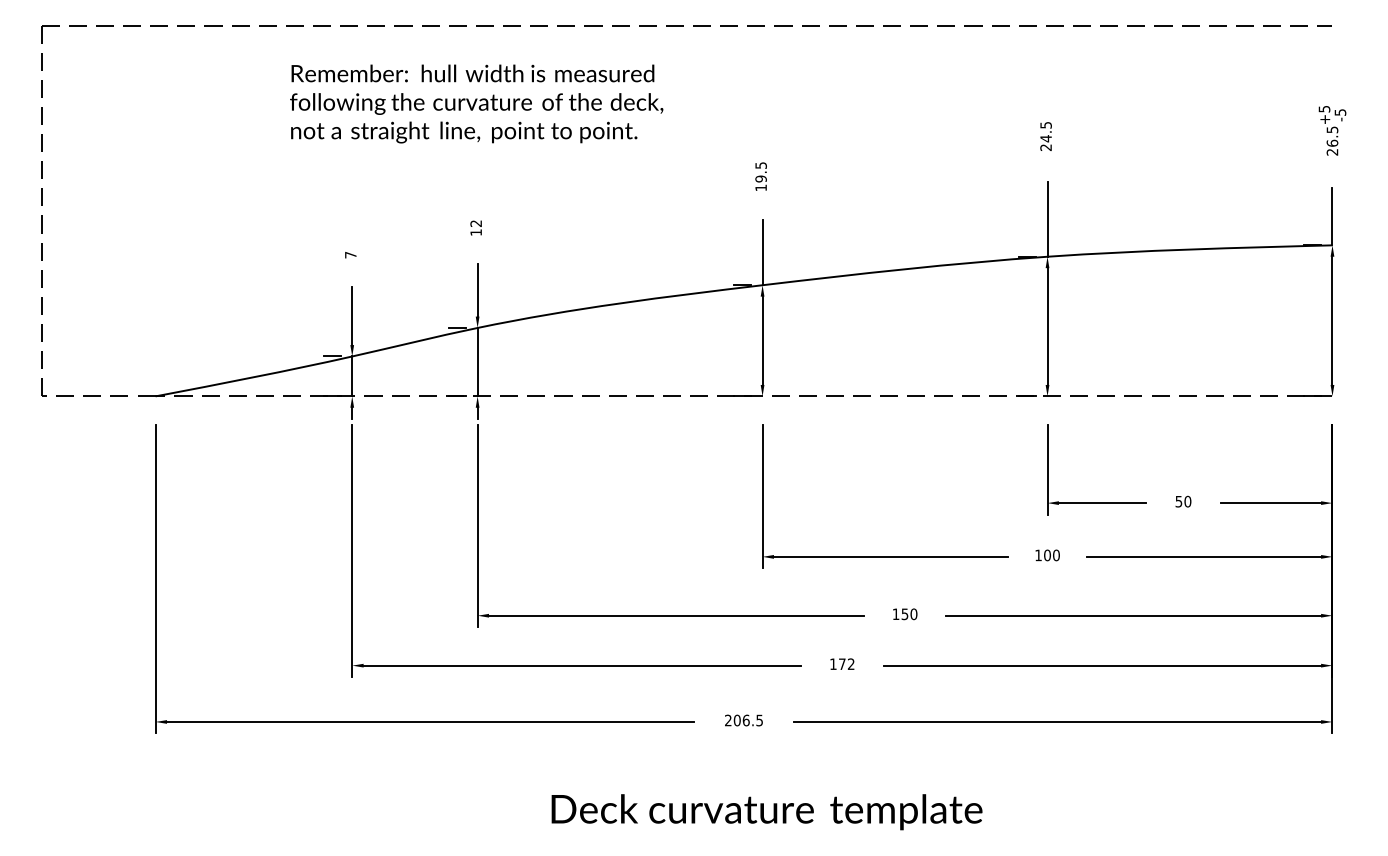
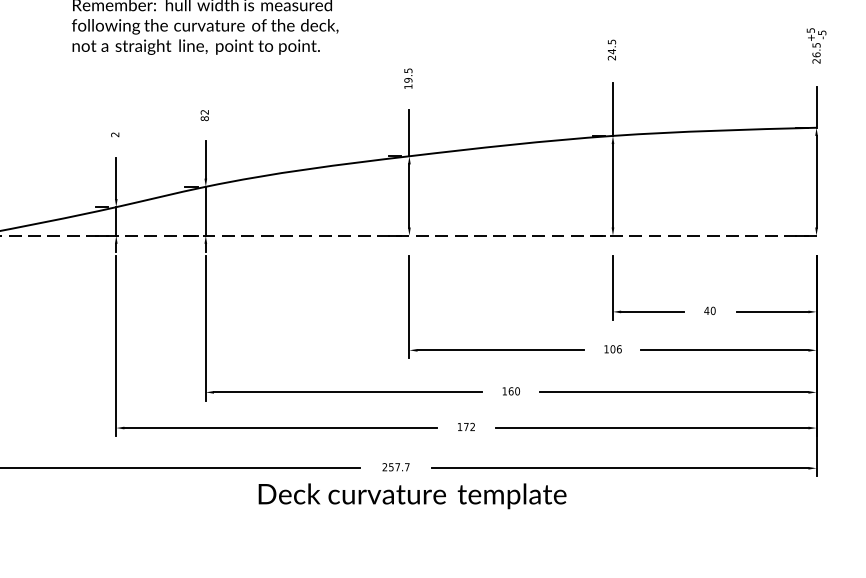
text: (476, 232) -> (205, 118), 12 -> 82
text: (350, 254) -> (115, 134), 7 -> 2
text: (1178, 501) -> (706, 310), 50 -> 40
text: (1056, 554) -> (619, 348), 100 -> 106
text: (904, 614) -> (510, 391), 150 -> 160
text: (747, 720) -> (398, 467), 206.5 -> 257.7
text: (766, 812) -> (412, 496), moved

